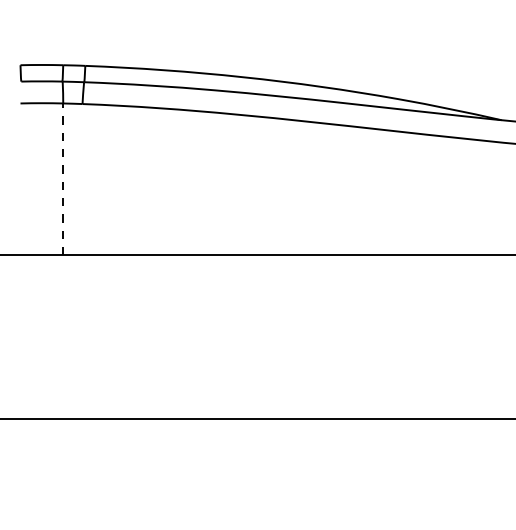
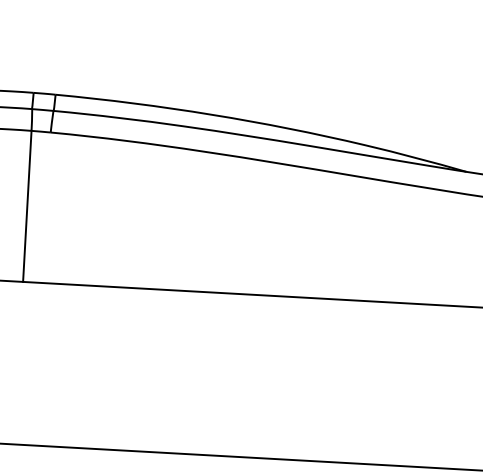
line: (63, 179) -> (27, 206), dashed -> solid

